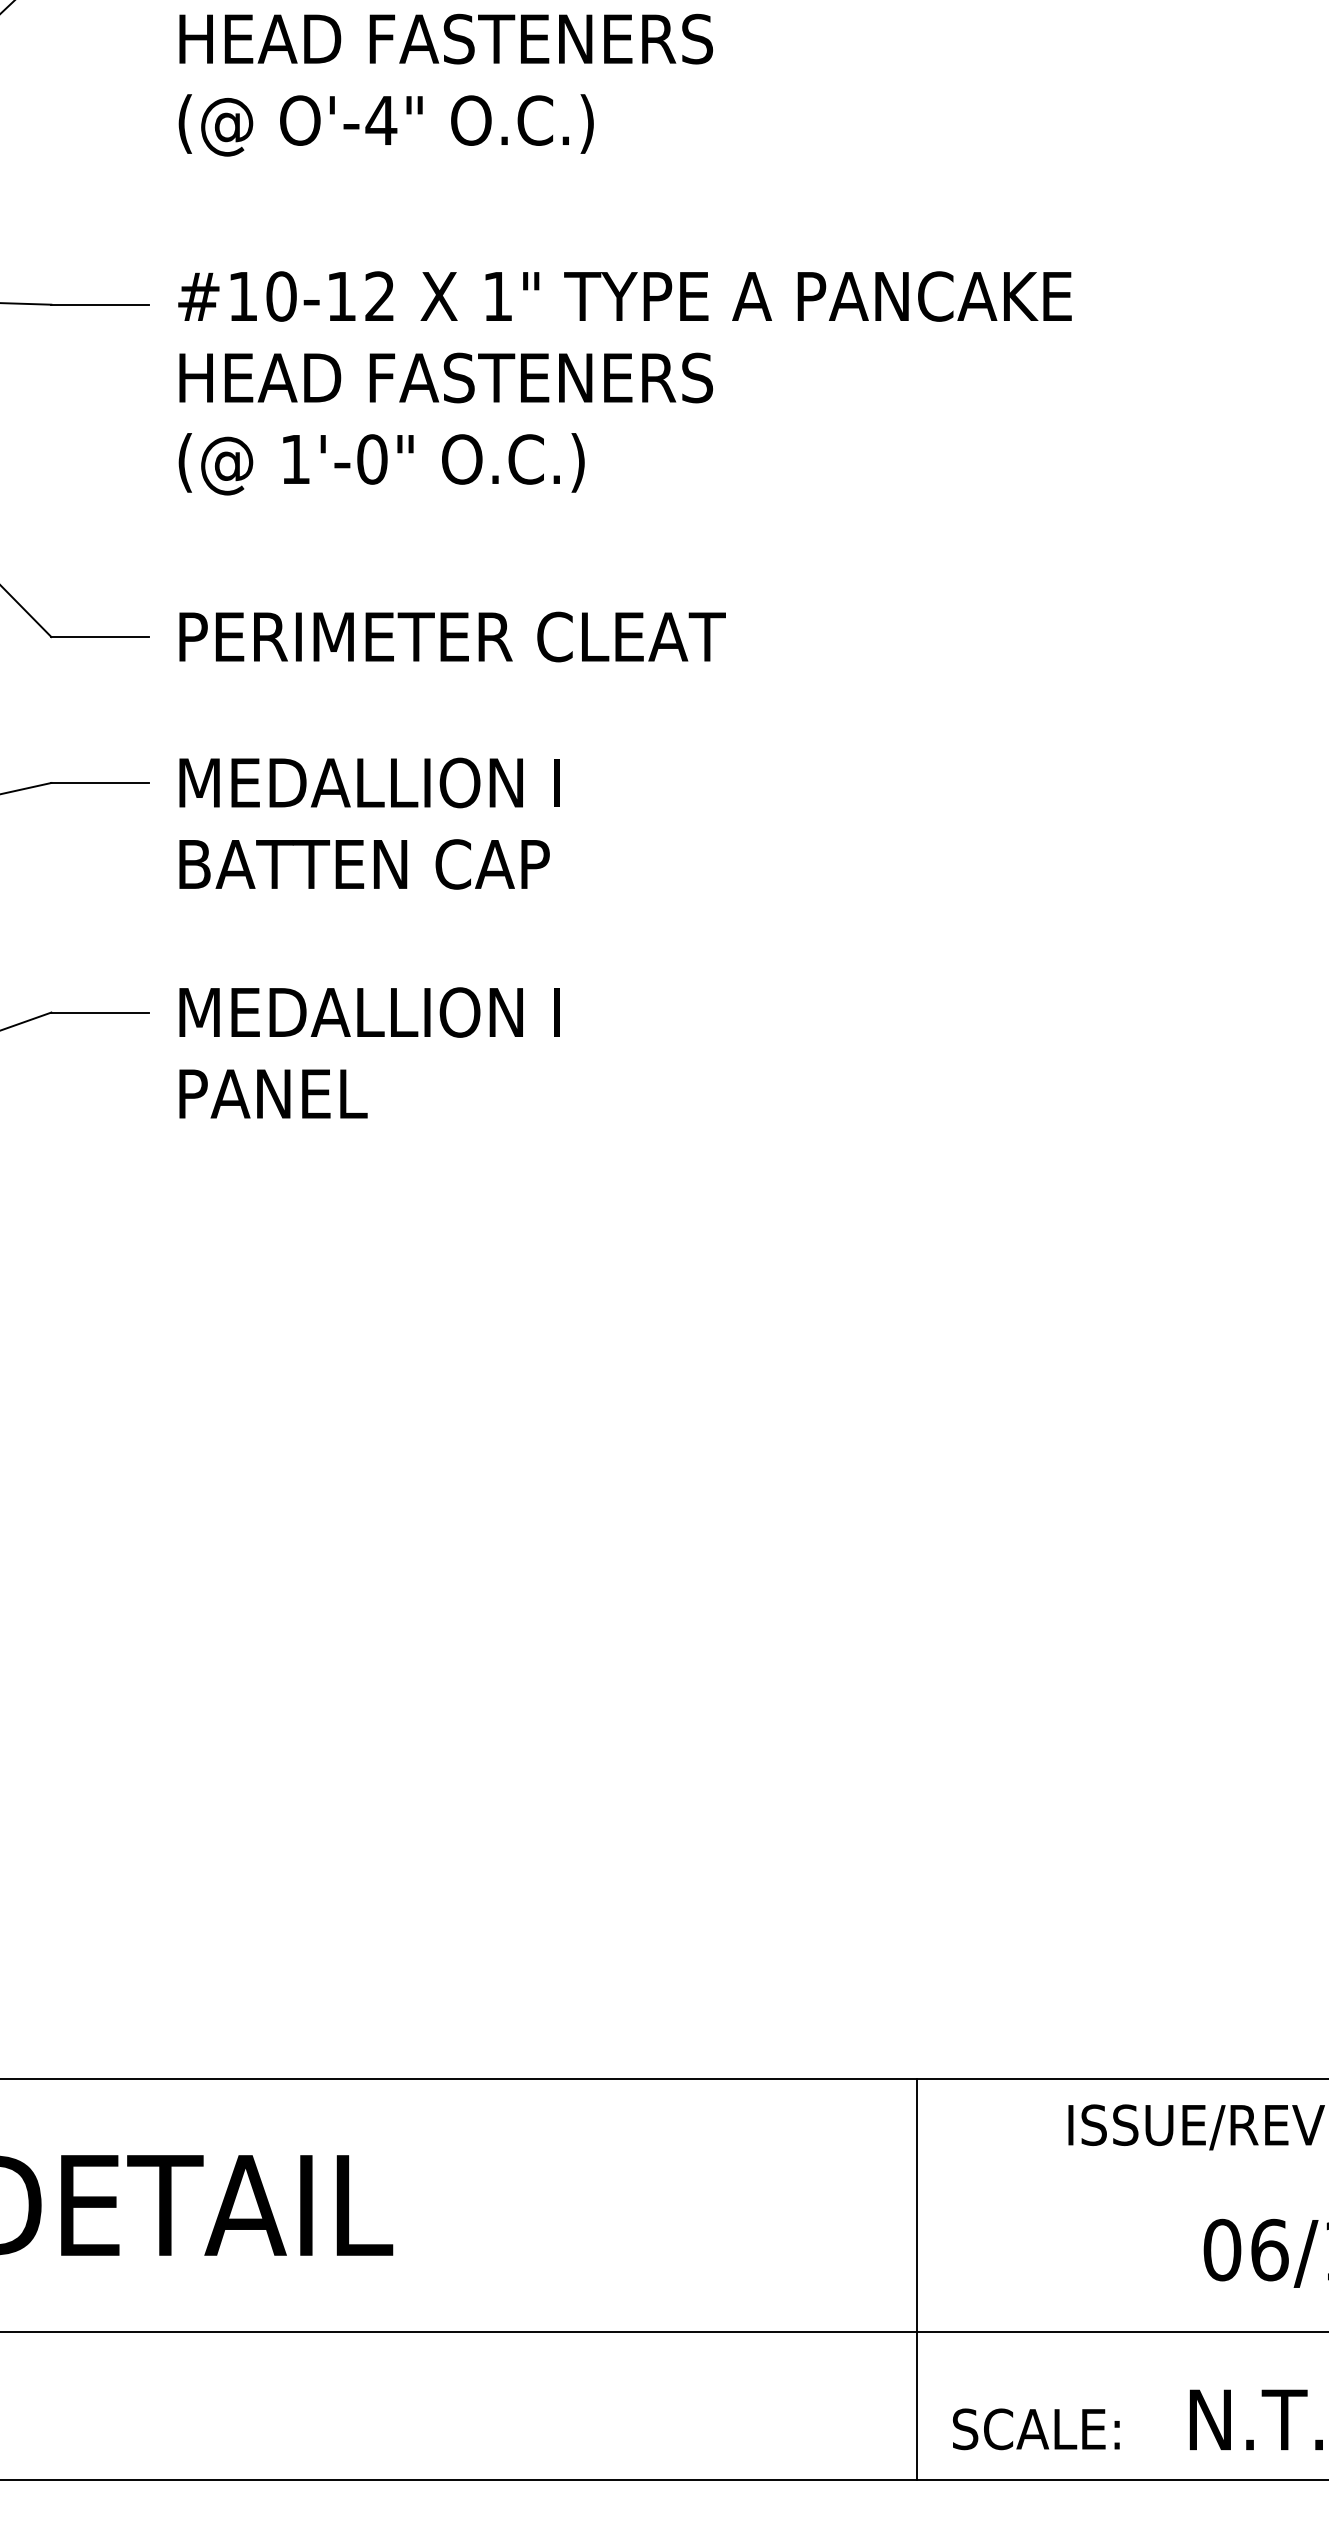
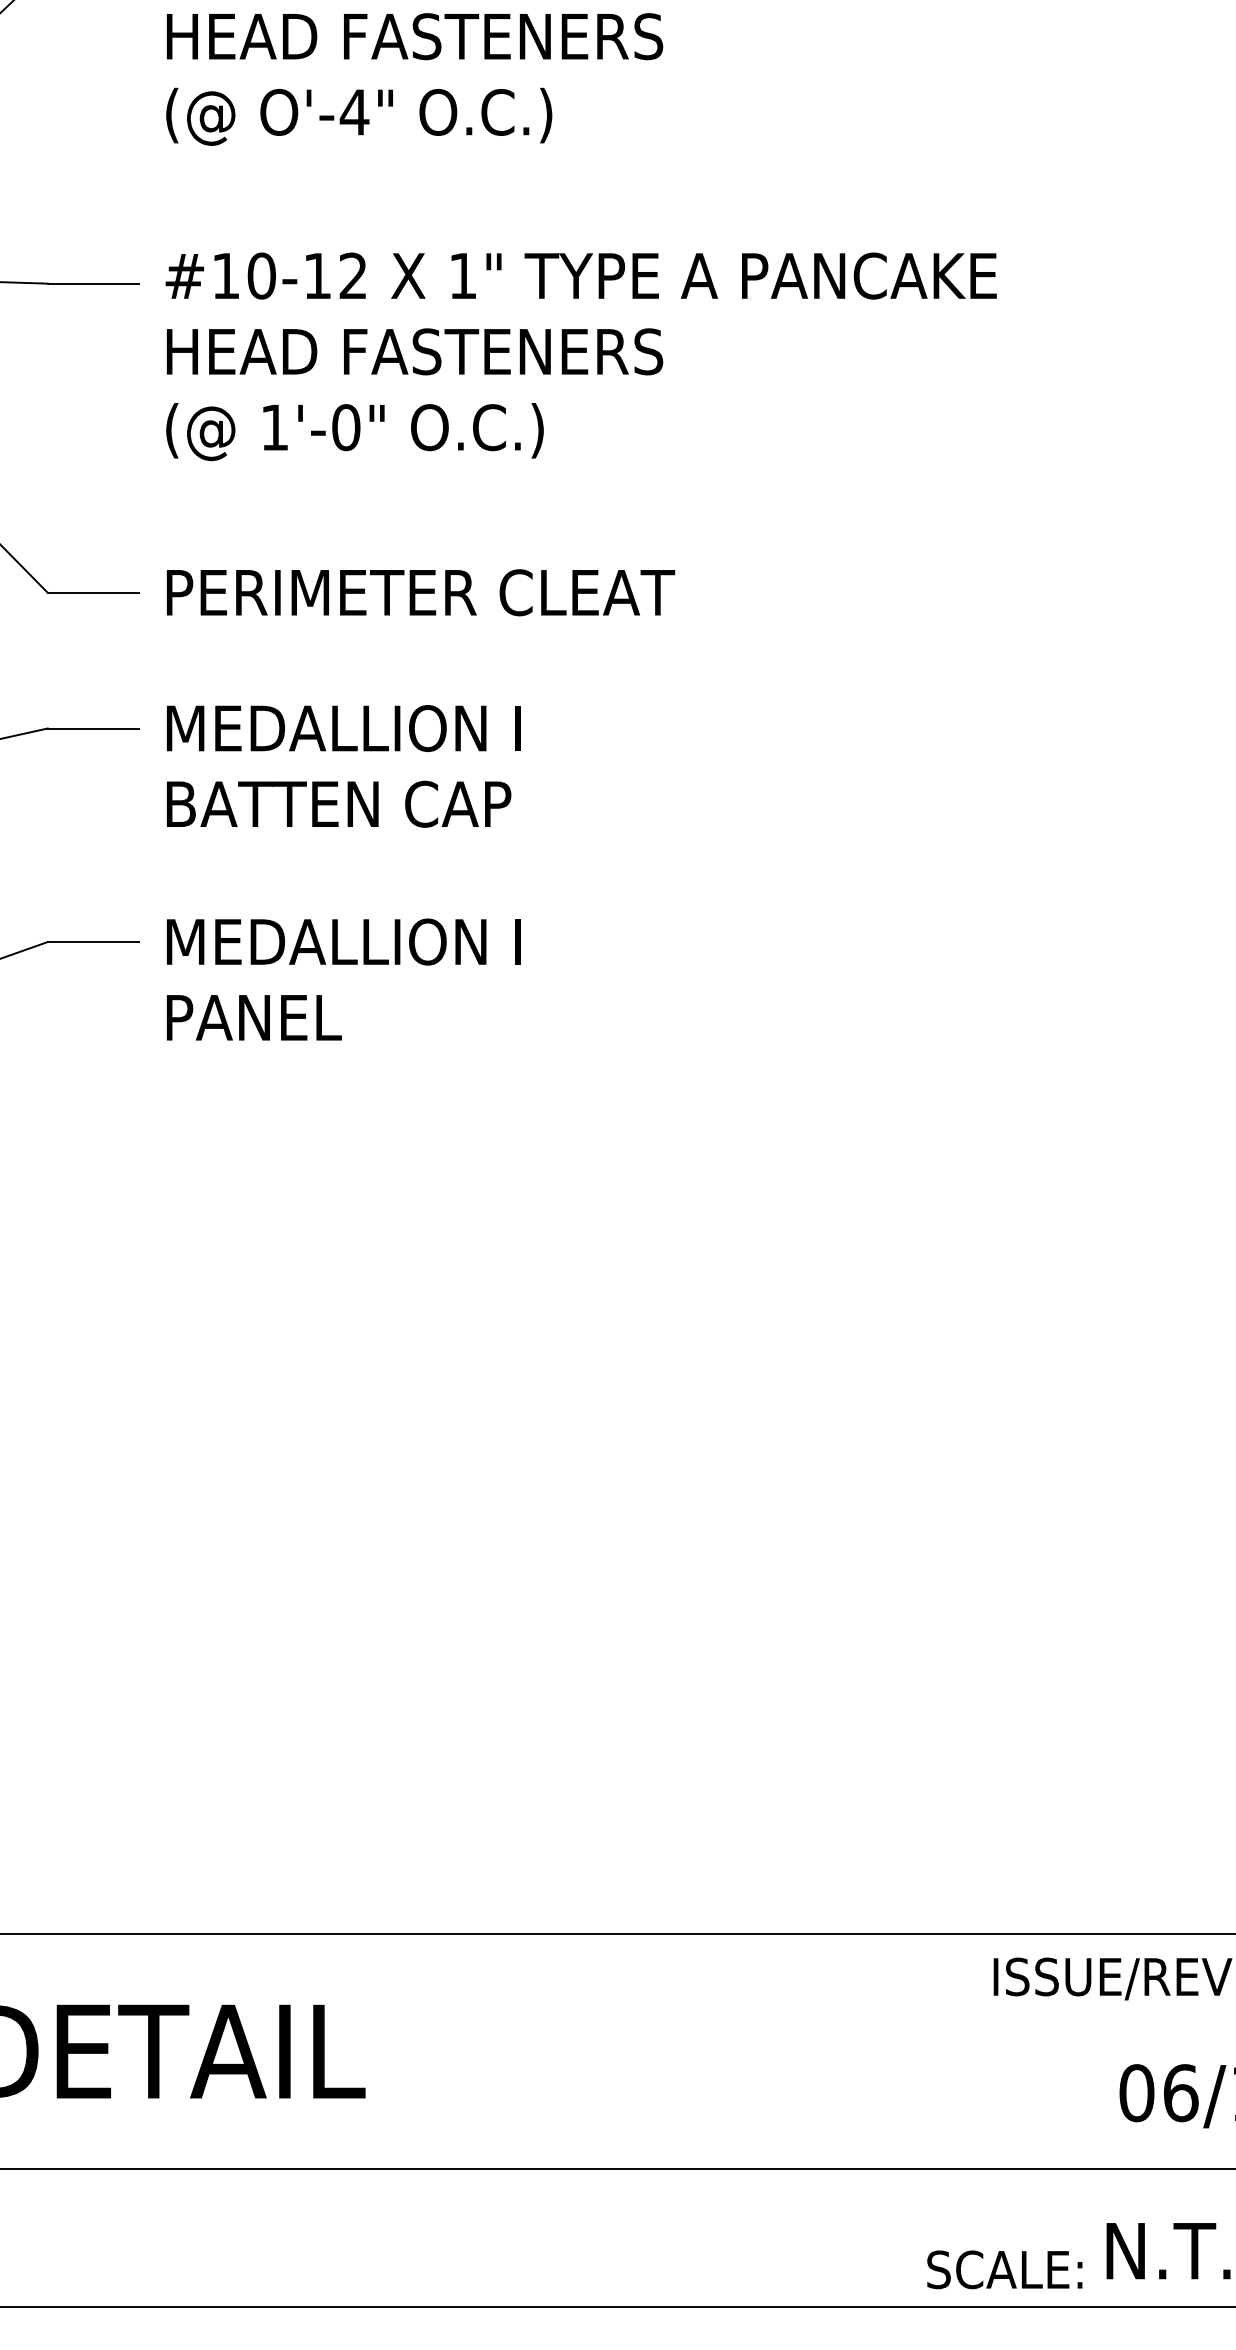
line: (917, 2278) -> (853, 2119), removed
text: (1035, 2428) -> (1004, 2269), moved

